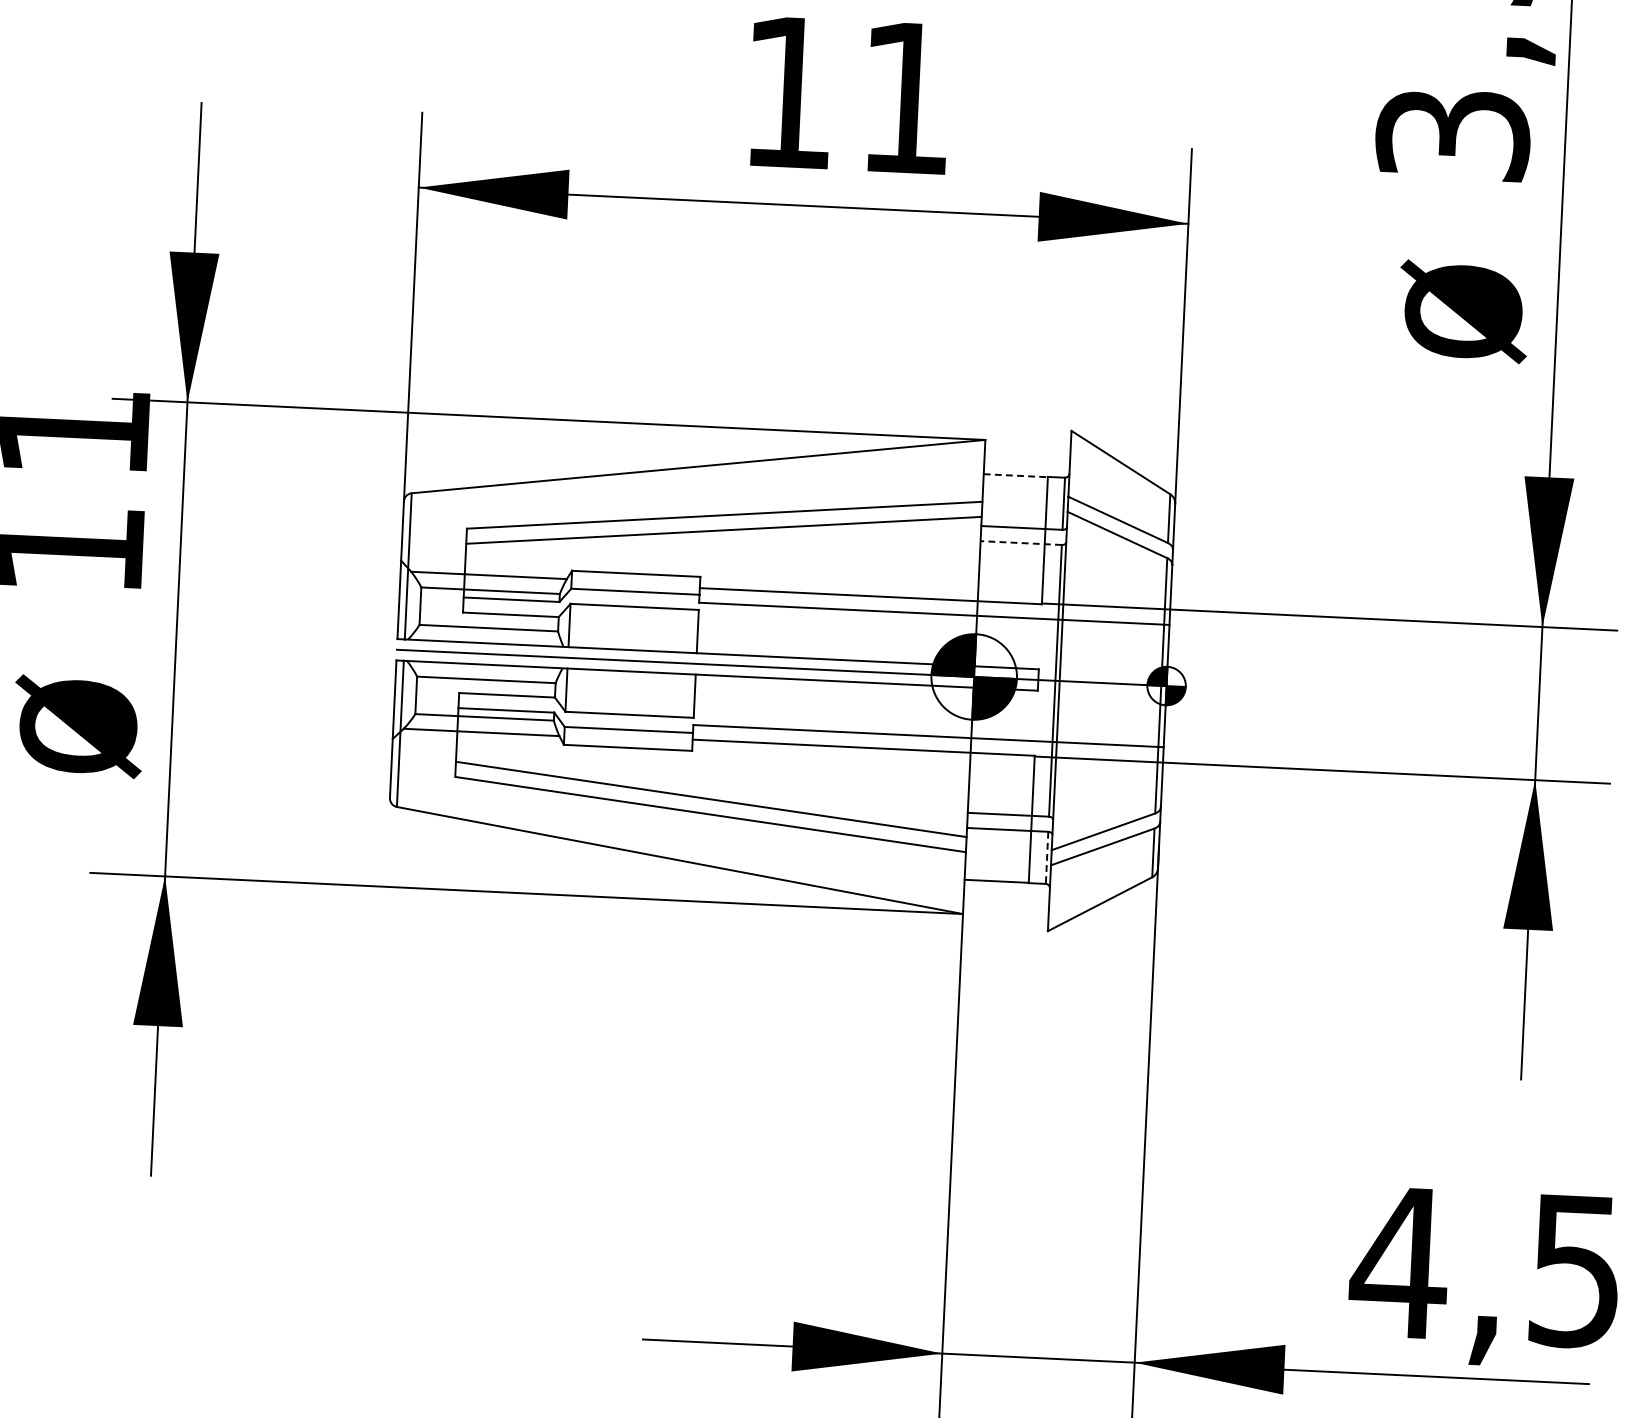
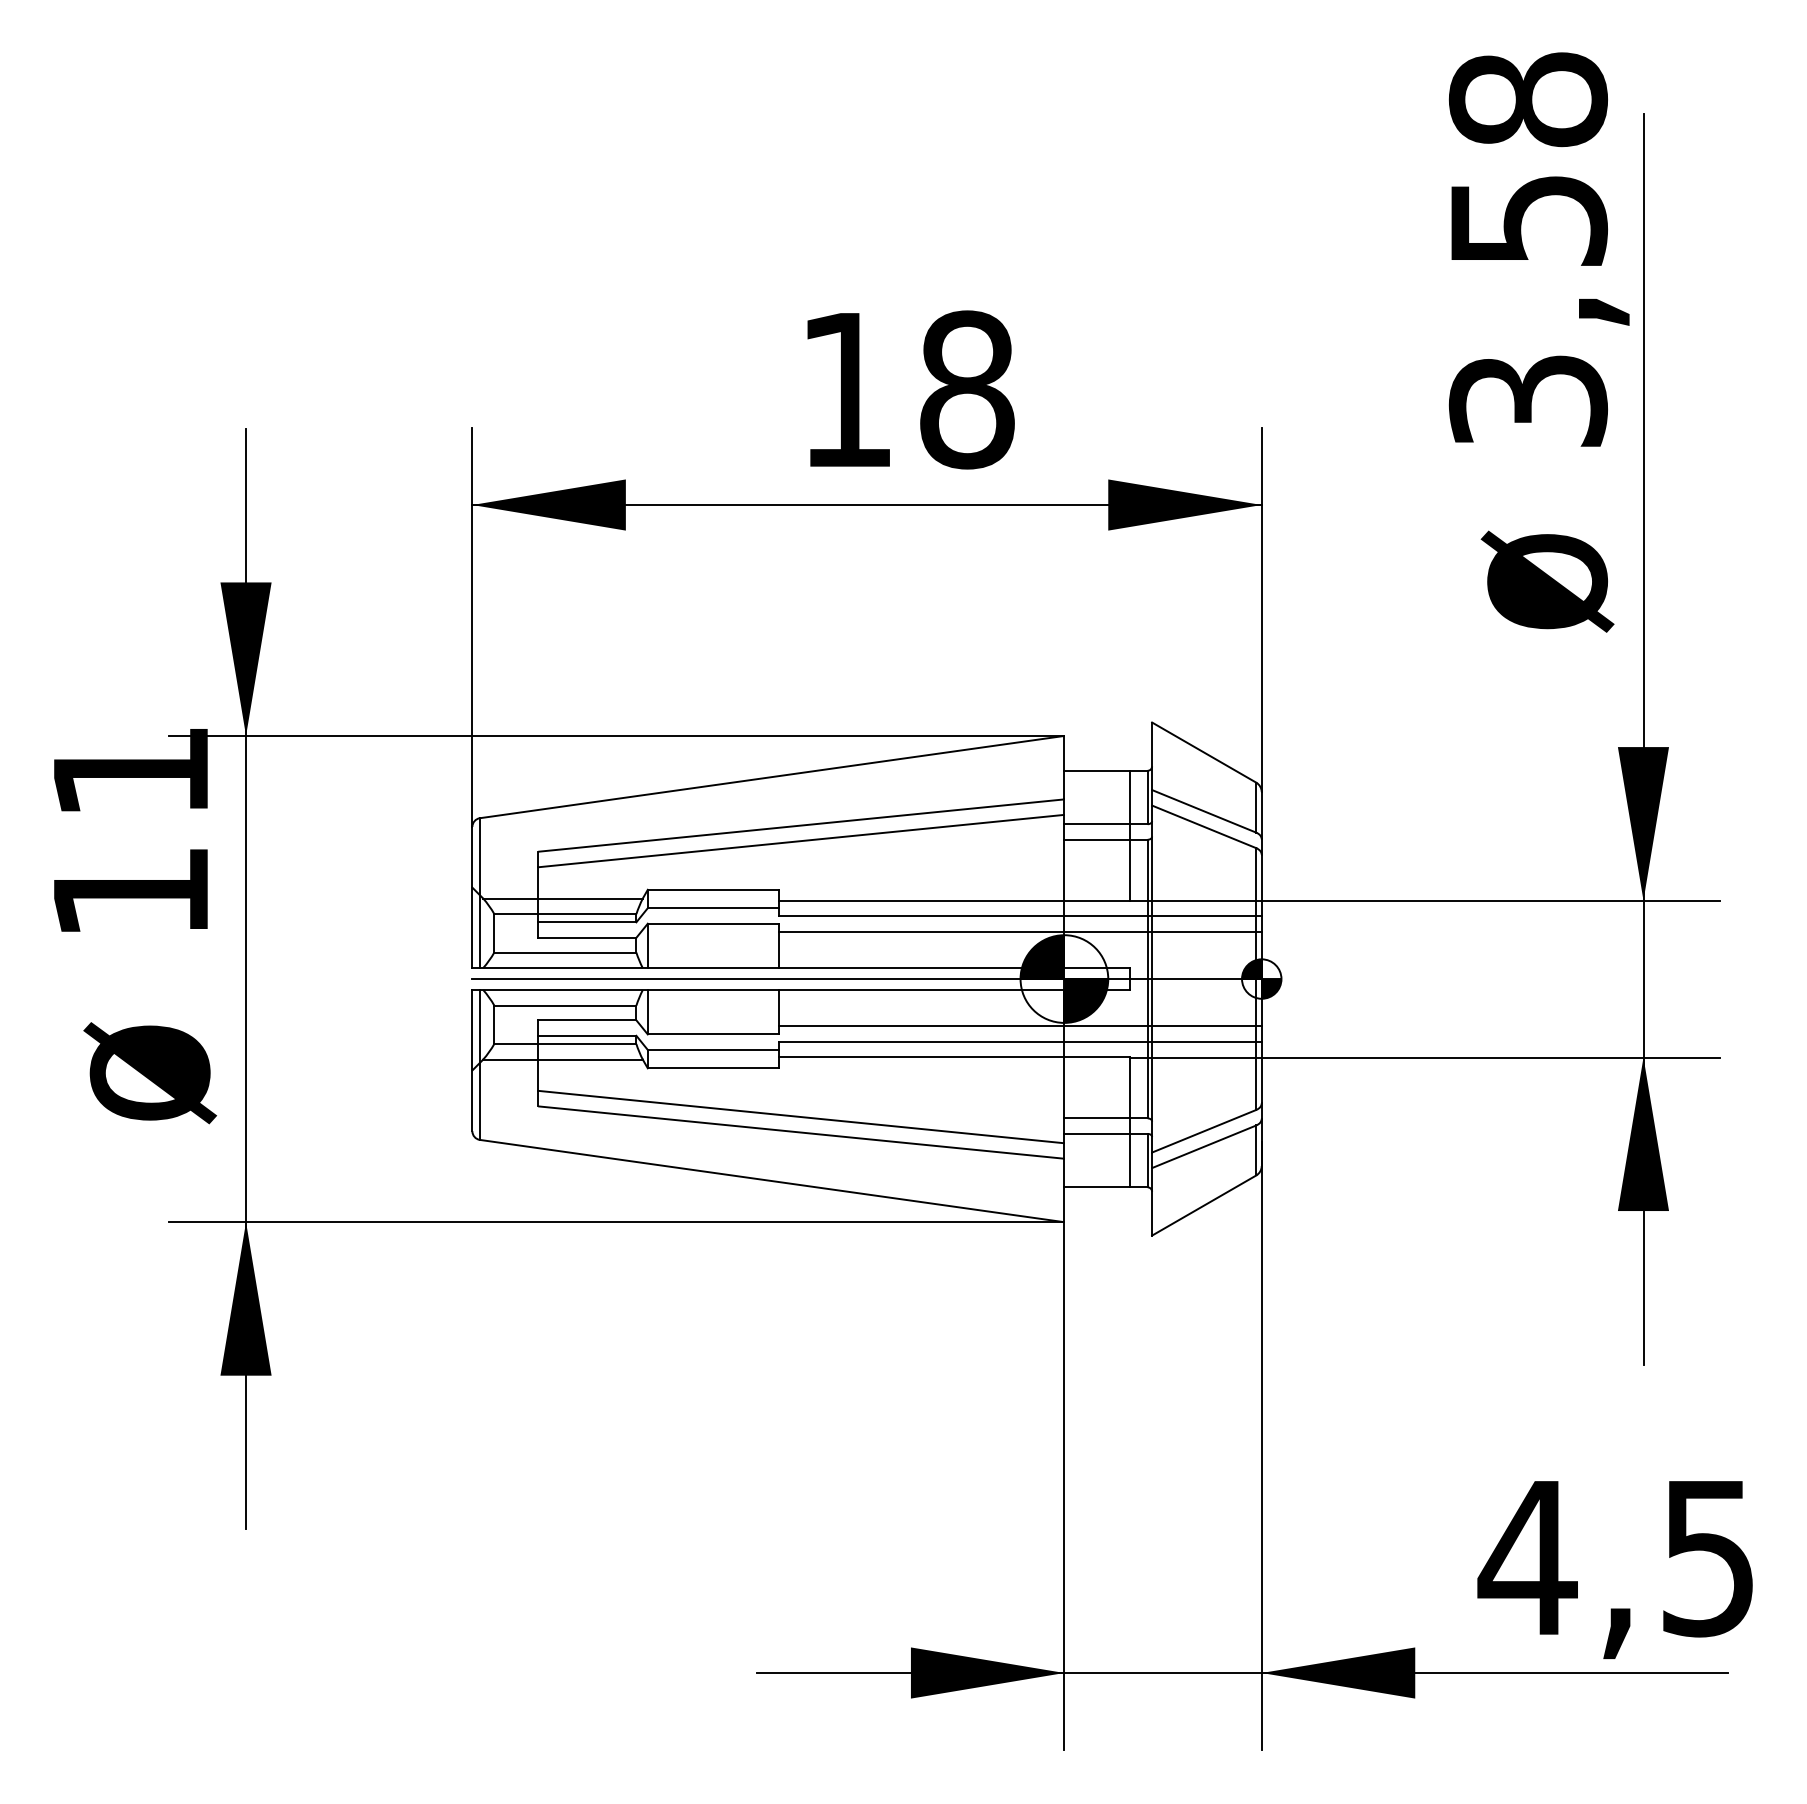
text: (906, 97) -> (967, 389), 11 -> 18
line: (1016, 476) -> (1097, 771), dashed -> solid
line: (1021, 542) -> (1106, 839), dashed -> solid
line: (933, 628) -> (1020, 931), added
line: (929, 721) -> (1020, 1026), added
line: (1046, 857) -> (1147, 1160), dashed -> solid

